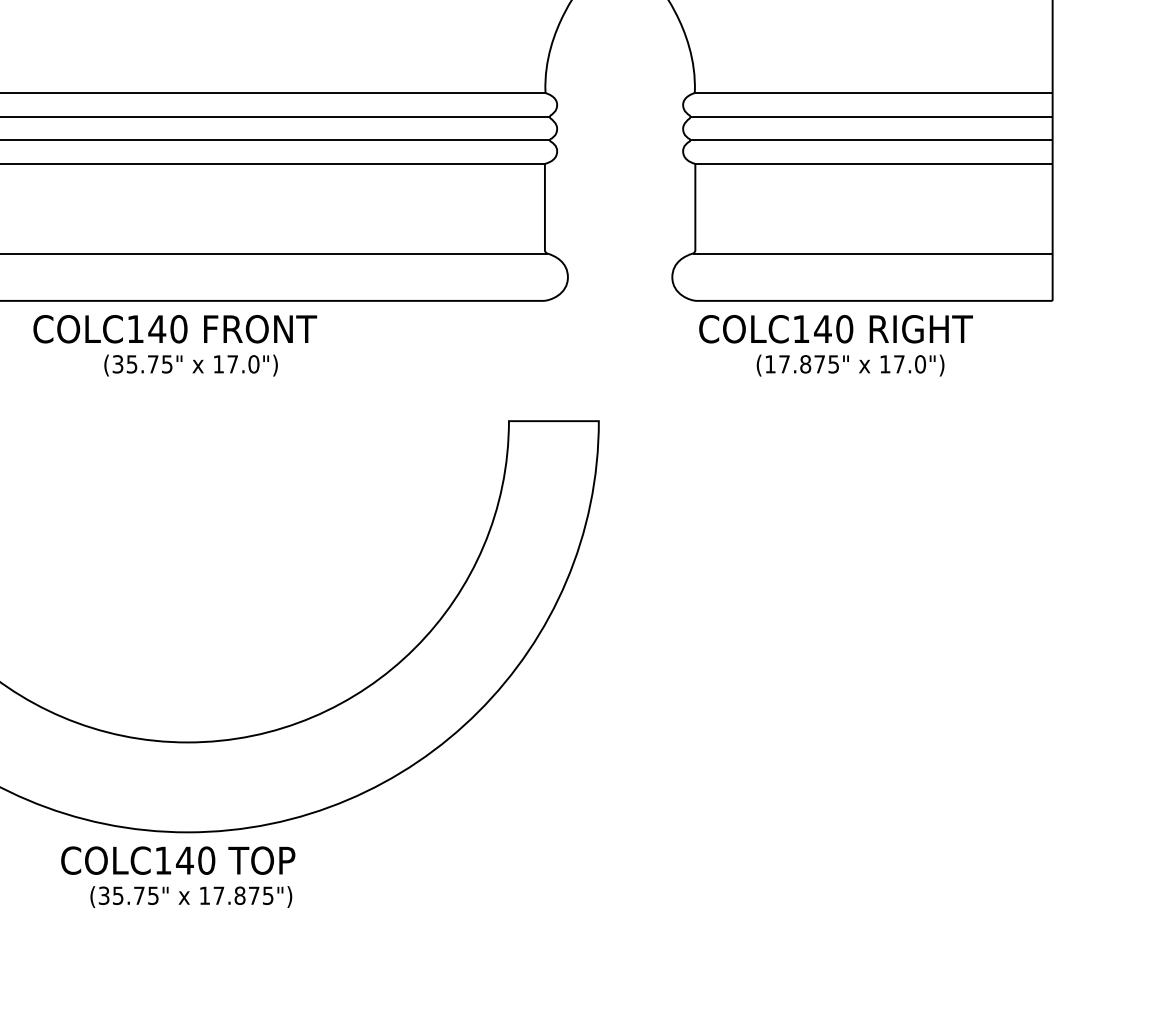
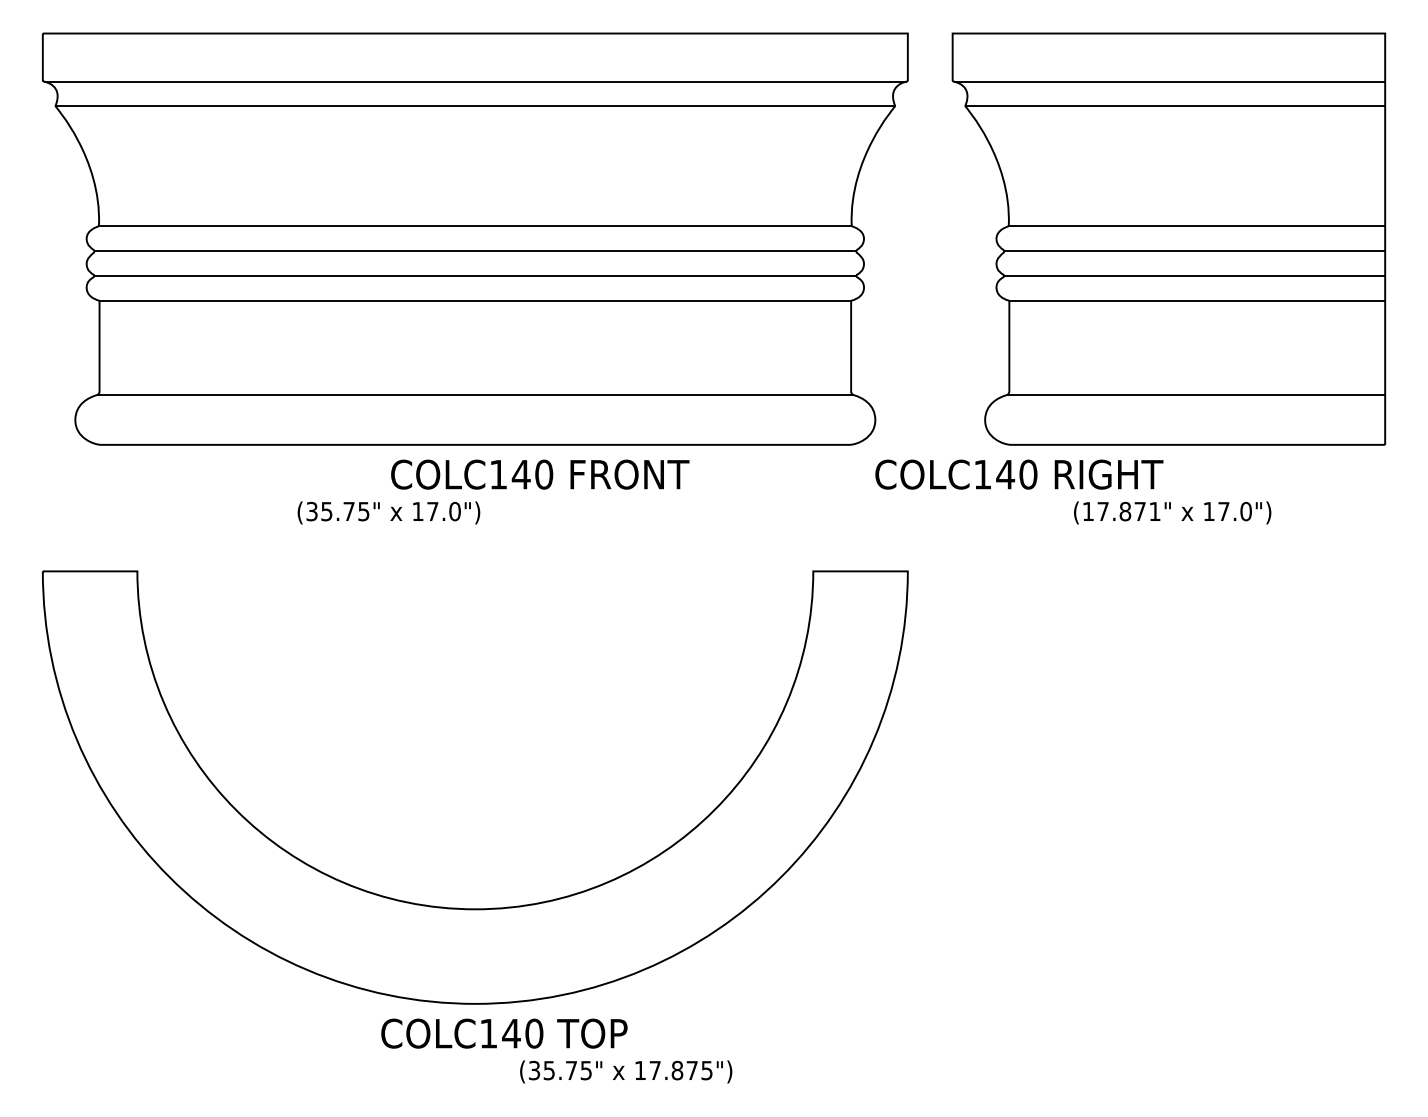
text: (175, 329) -> (540, 474), moved
text: (836, 329) -> (1019, 474), moved
text: (833, 364) -> (1154, 511), (17.875" -> (17.871"
text: (190, 365) -> (388, 512), moved
text: (178, 860) -> (504, 1033), moved
text: (191, 896) -> (626, 1071), moved

